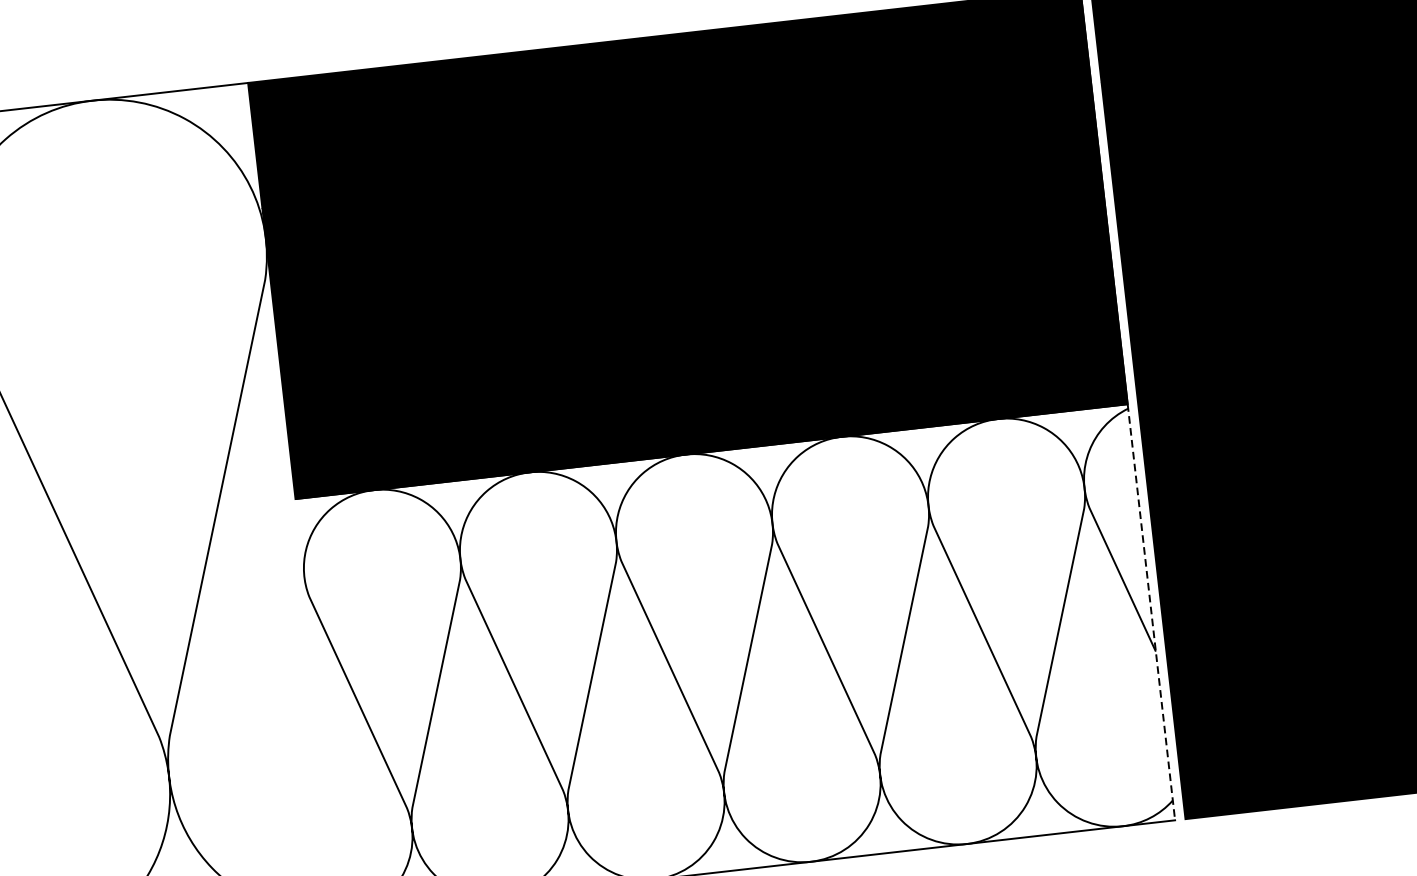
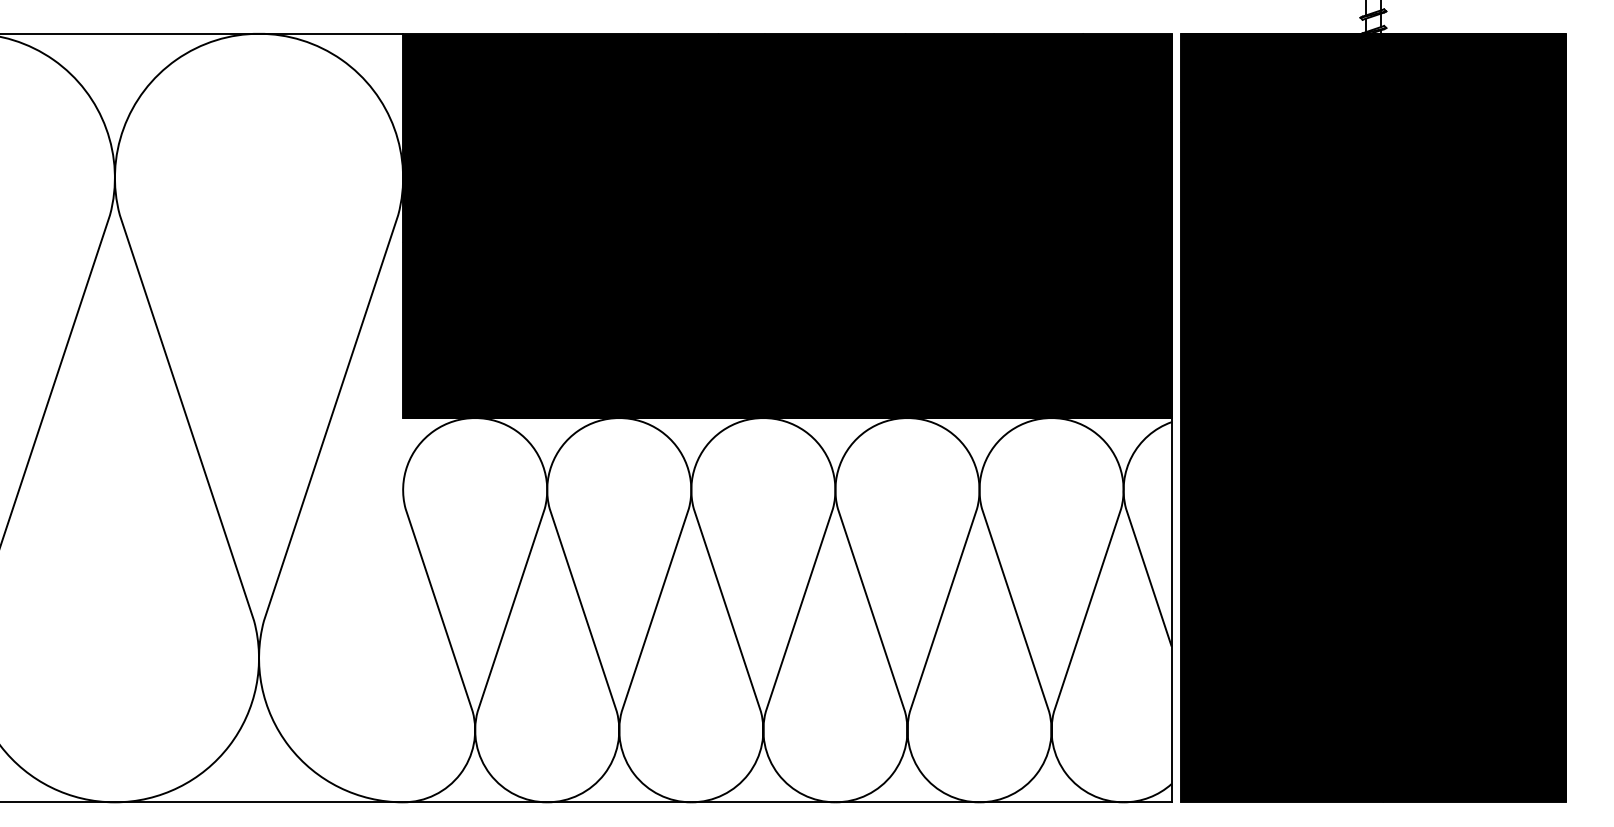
line: (1151, 612) -> (1171, 610), dashed -> solid

